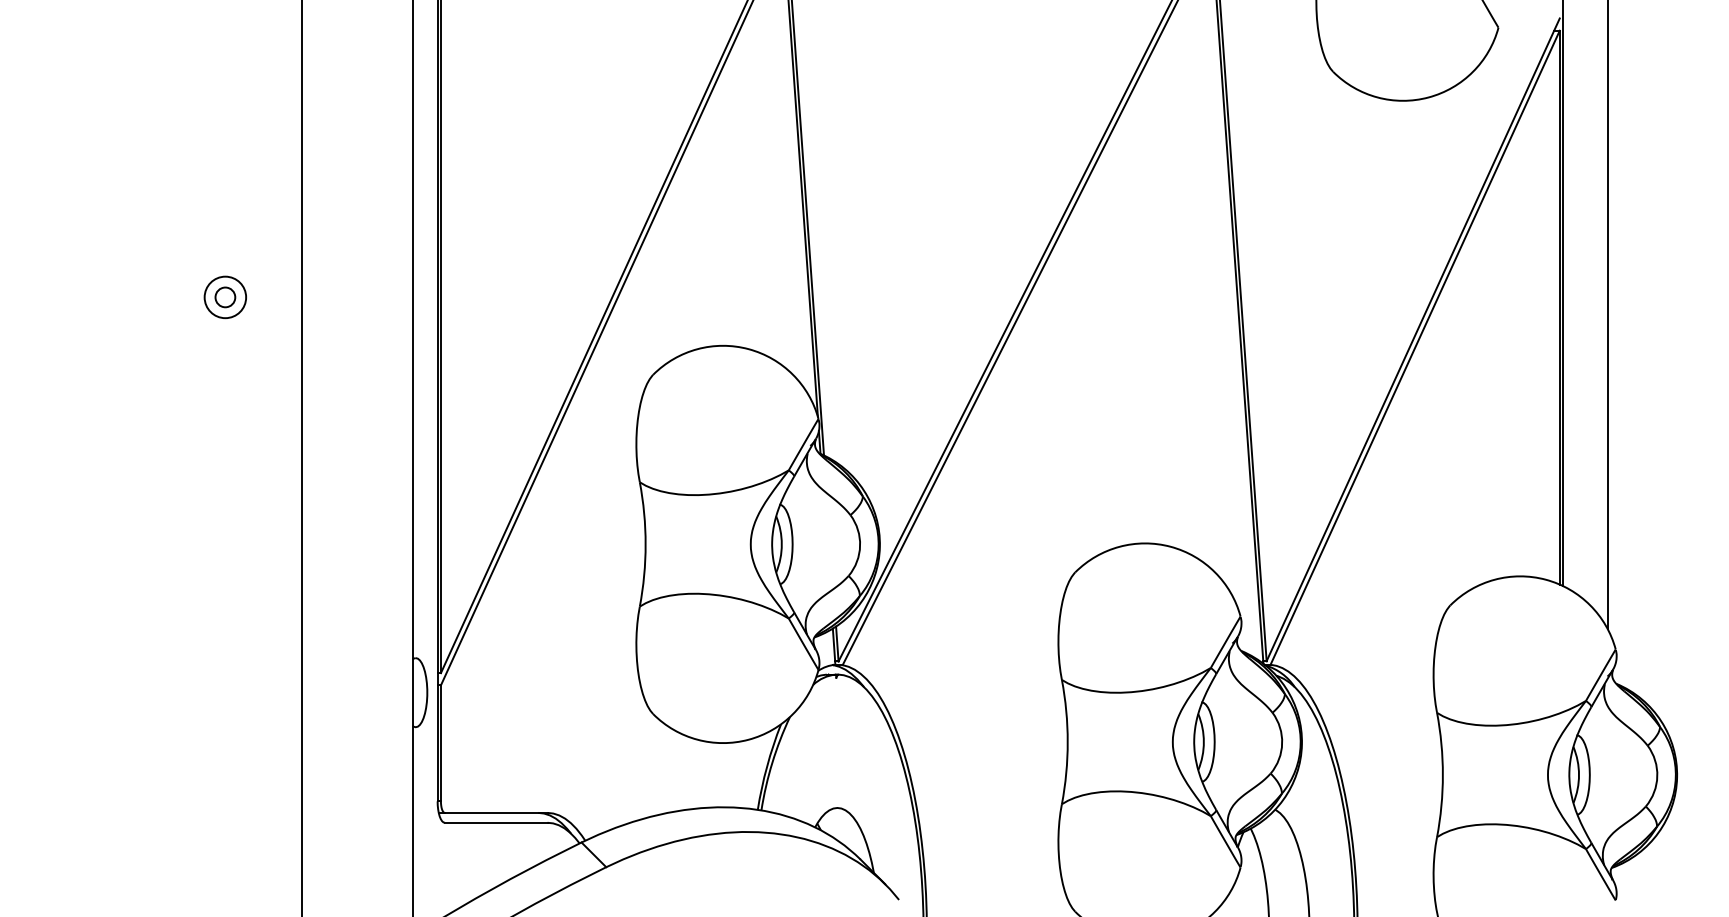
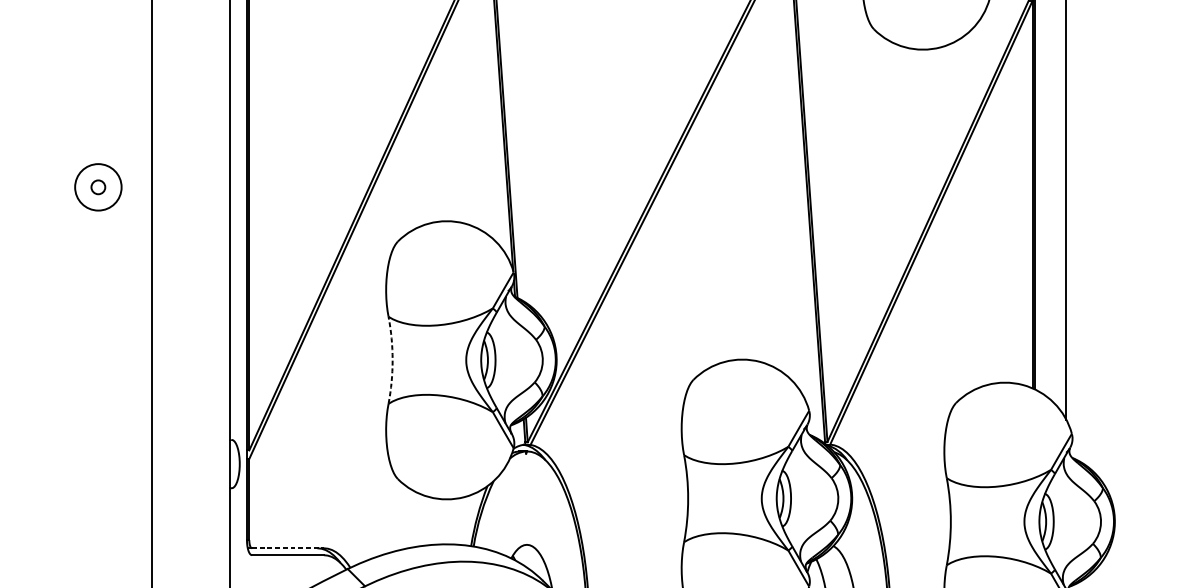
circle: (225, 297) -> (98, 187), size x1.6
arc: (645, 544) -> (392, 360), solid -> dashed
line: (496, 812) -> (288, 548), solid -> dashed

